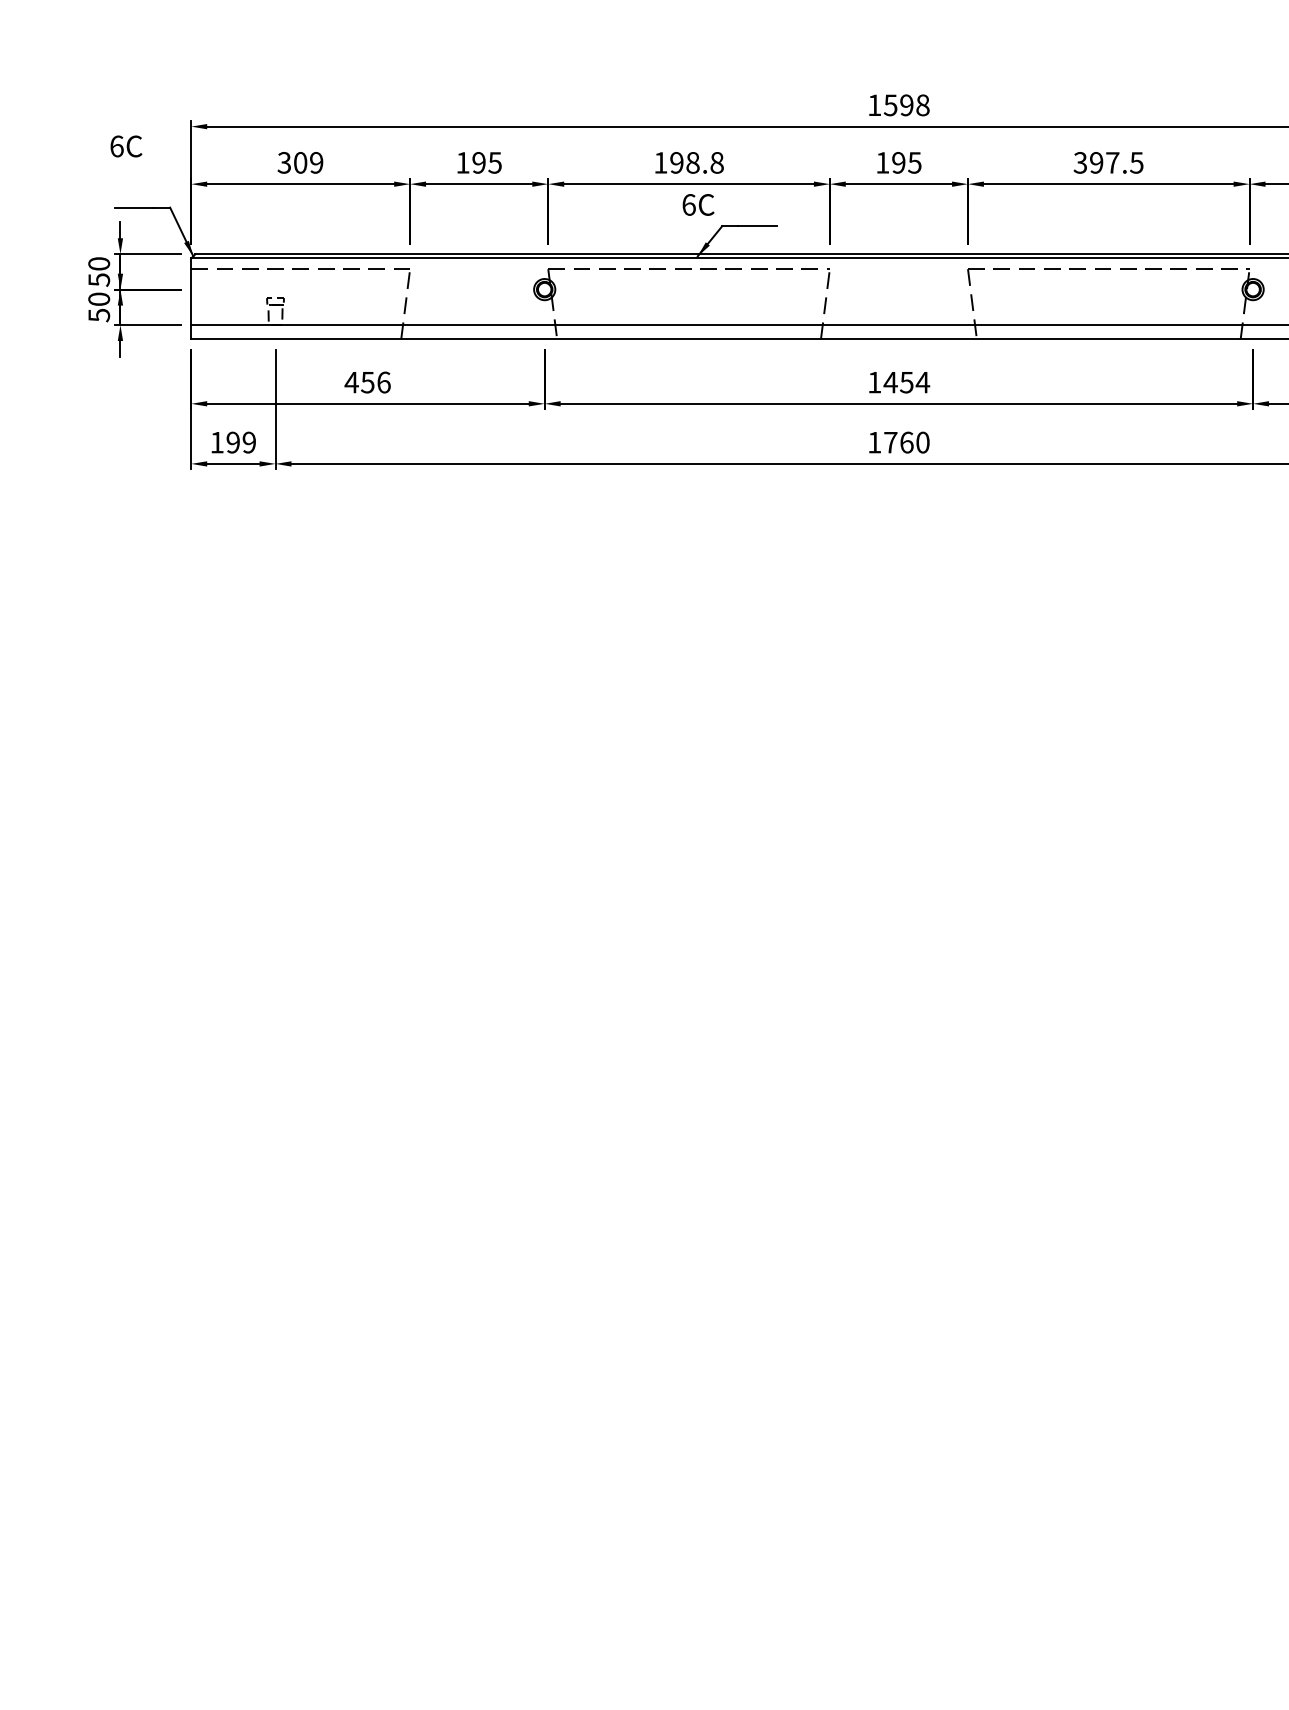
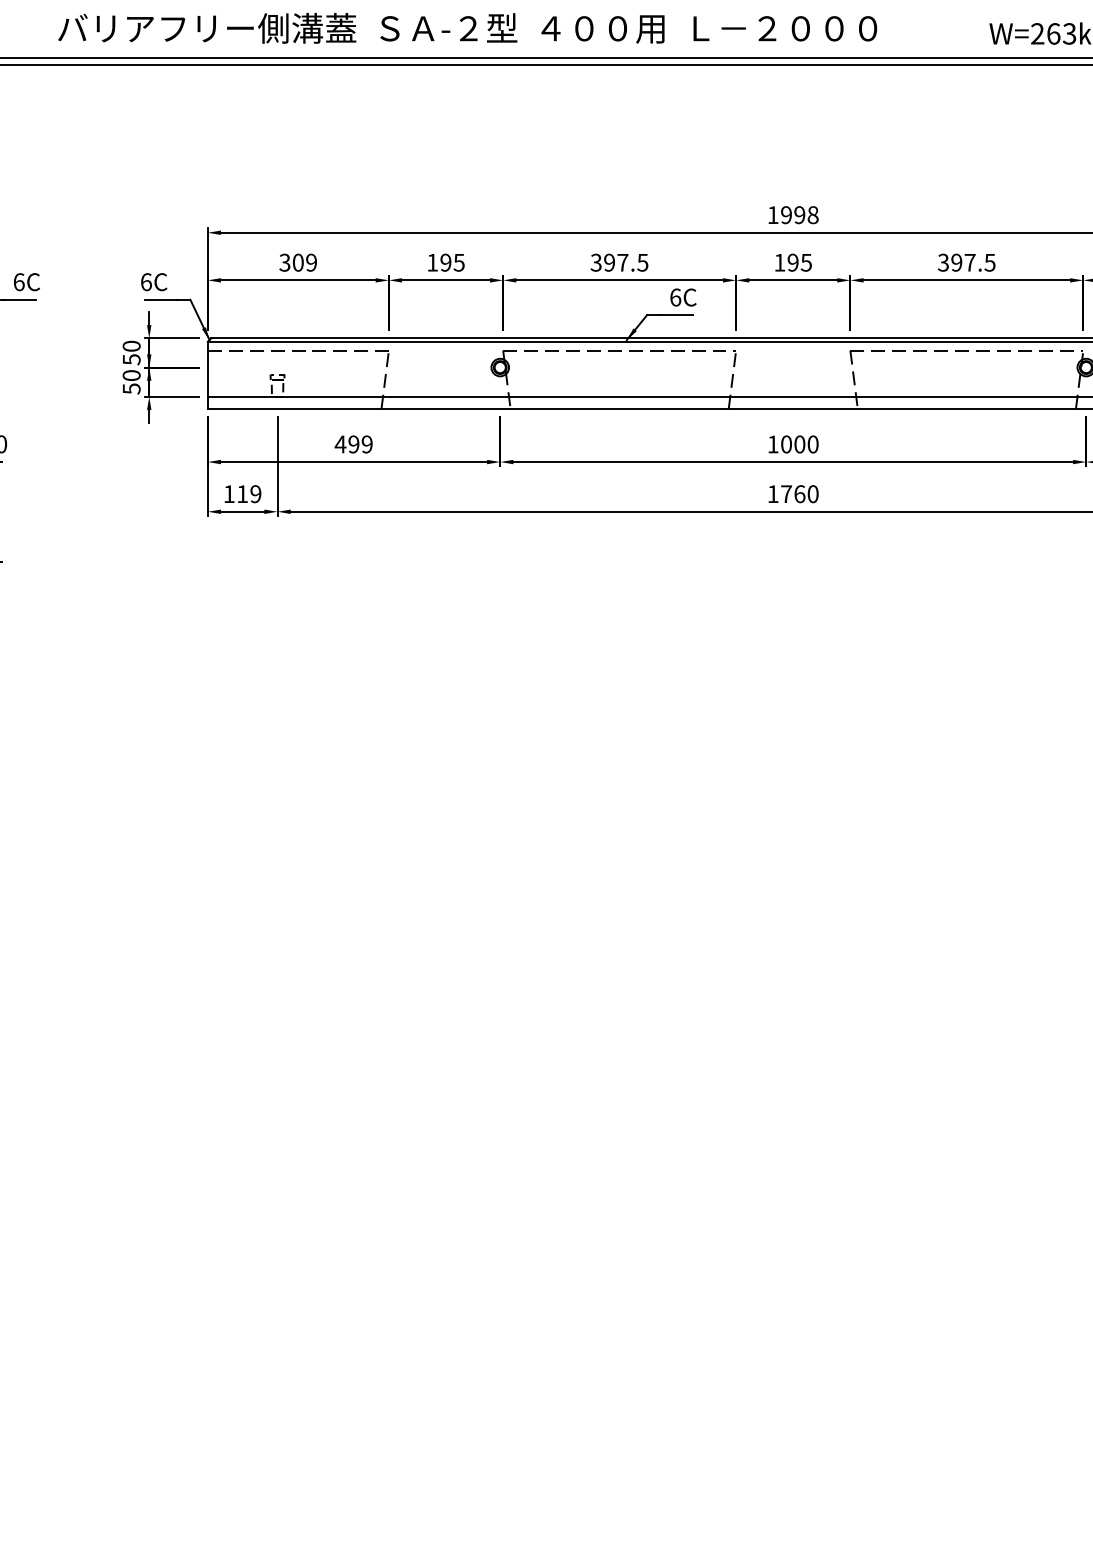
text: (889, 105) -> (785, 215), 1598 -> 1998
text: (126, 146) -> (154, 282), moved
text: (688, 162) -> (619, 262), 198.8 -> 397.5
text: (698, 204) -> (683, 297), moved
text: (375, 382) -> (360, 444), 456 -> 499
text: (906, 382) -> (799, 444), 1454 -> 1000
text: (233, 443) -> (242, 494), 199 -> 119

